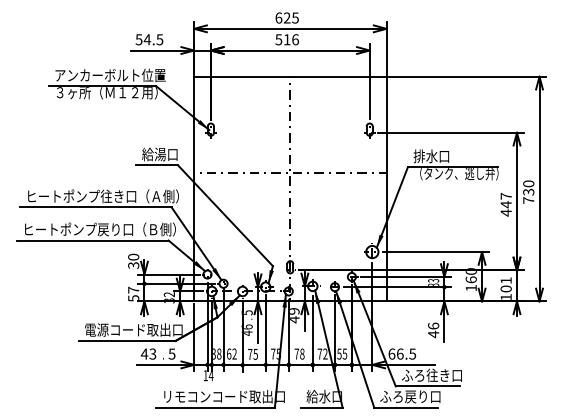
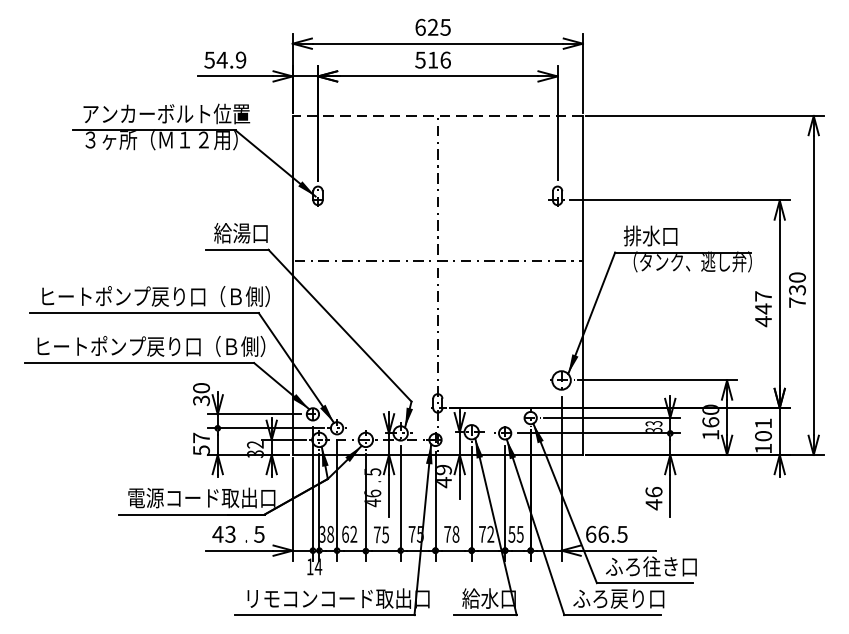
text: (159, 39) -> (240, 59), 54.5 -> 54.9
line: (289, 76) -> (436, 115), solid -> dashed
text: (130, 196) -> (196, 296), ヒートポンプ往き口（Ａ側） -> ヒートポンプ戻り口（Ｂ側）

